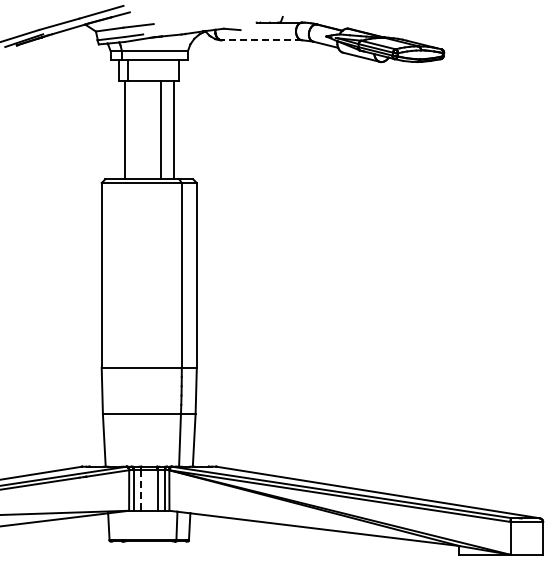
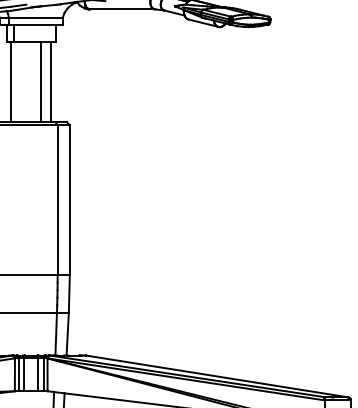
line: (261, 40) -> (122, 9), dashed -> solid
line: (140, 491) -> (24, 375), dashed -> solid

